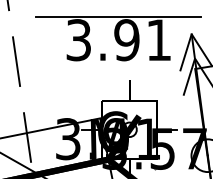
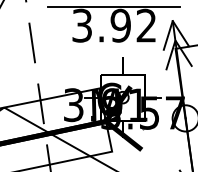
text: (157, 39) -> (145, 25), 3.91 -> 3.92

